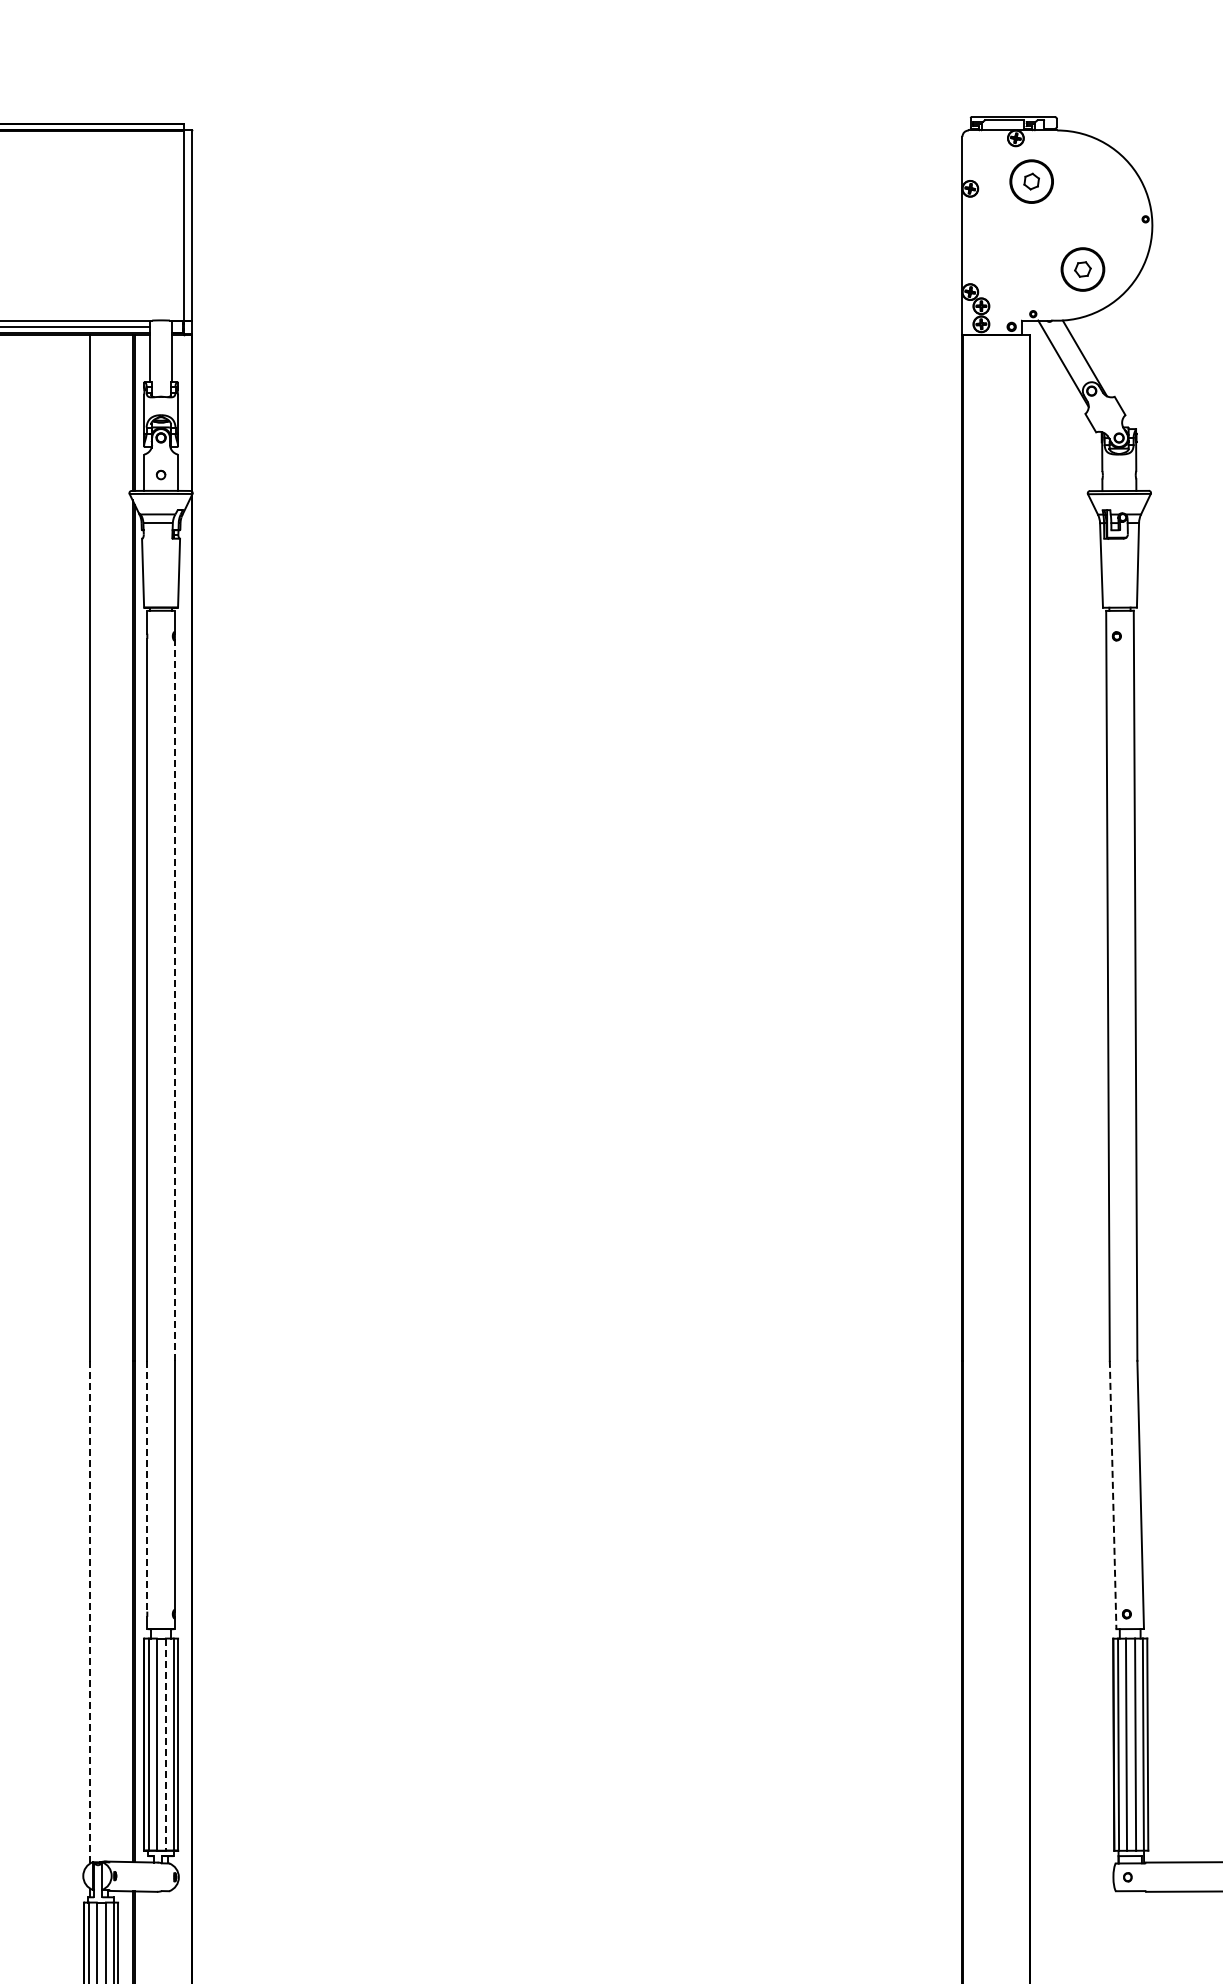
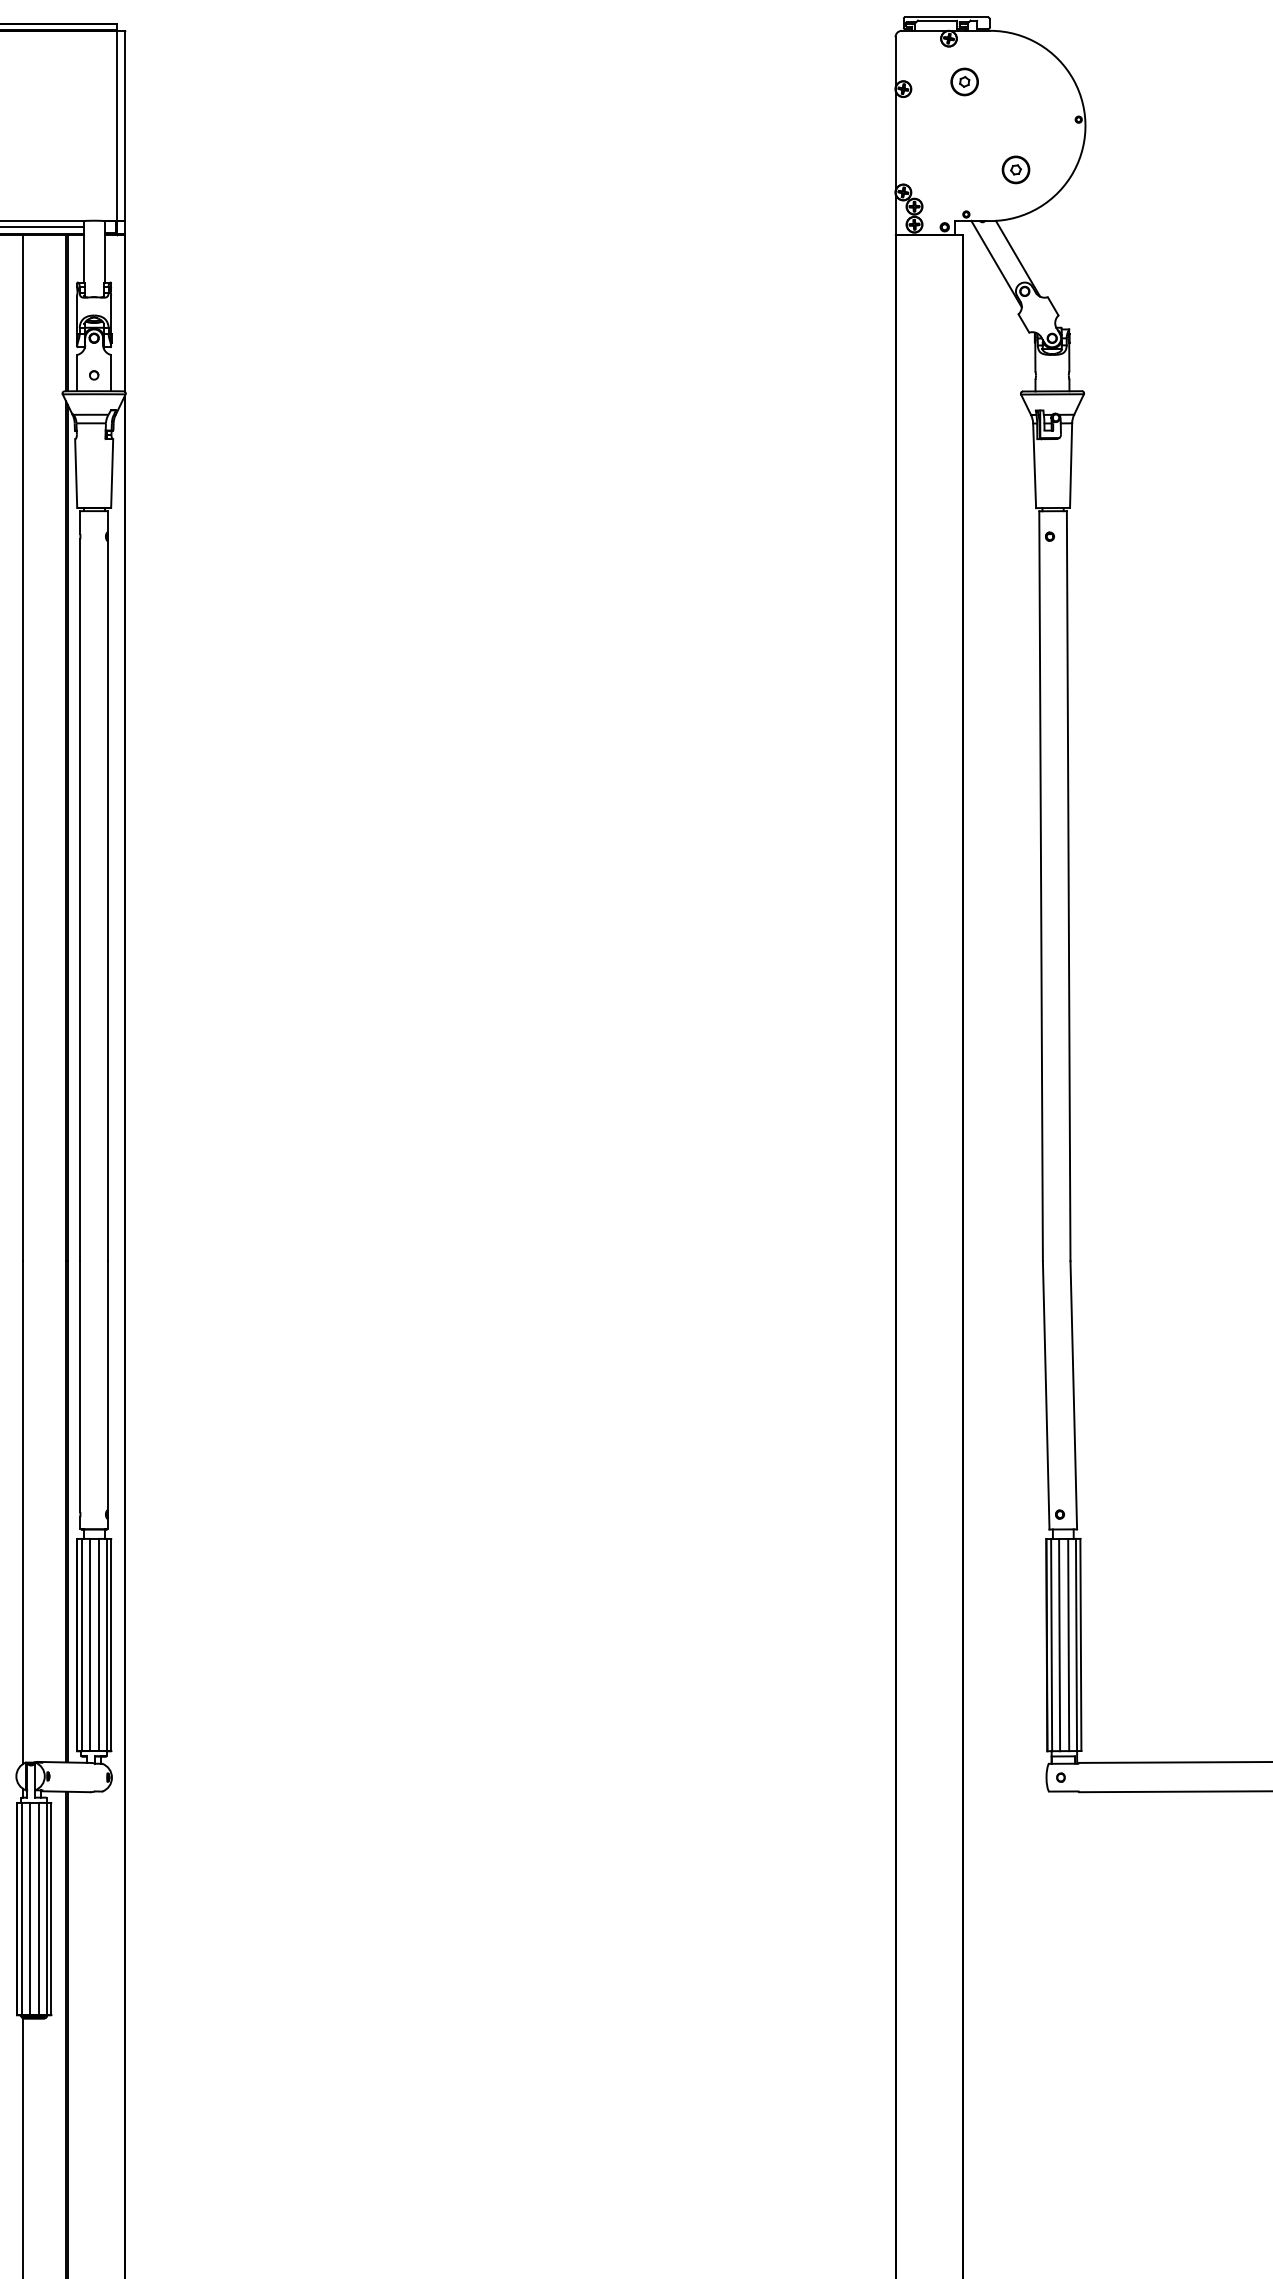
part: (1031, 181) -> (964, 81), size x0.62
part: (1082, 269) -> (1015, 169), size x0.62
line: (174, 1000) -> (107, 900), dashed -> solid
line: (147, 1487) -> (80, 1387), dashed -> solid
line: (1113, 1495) -> (1046, 1395), dashed -> solid
line: (90, 1613) -> (23, 1513), dashed -> solid
line: (166, 1745) -> (99, 1645), dashed -> solid

